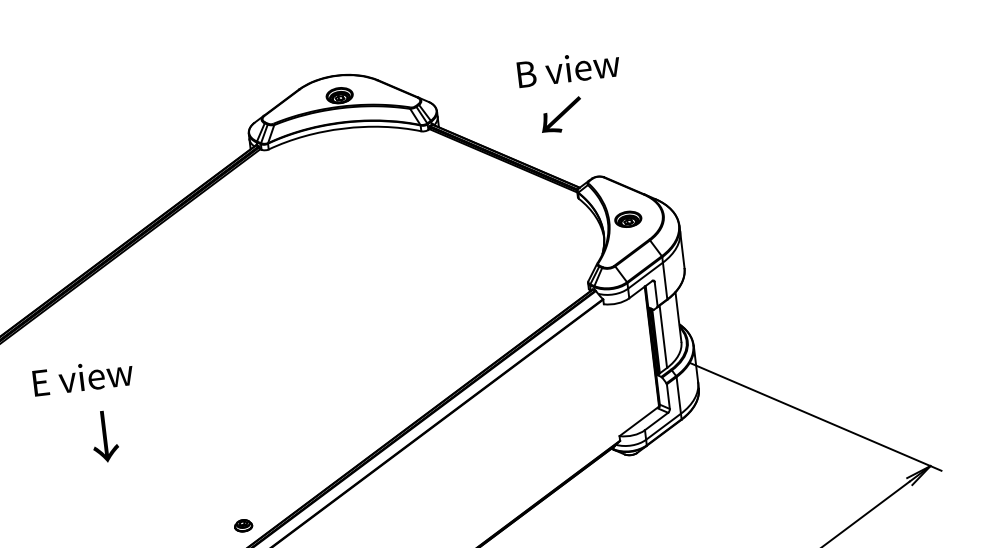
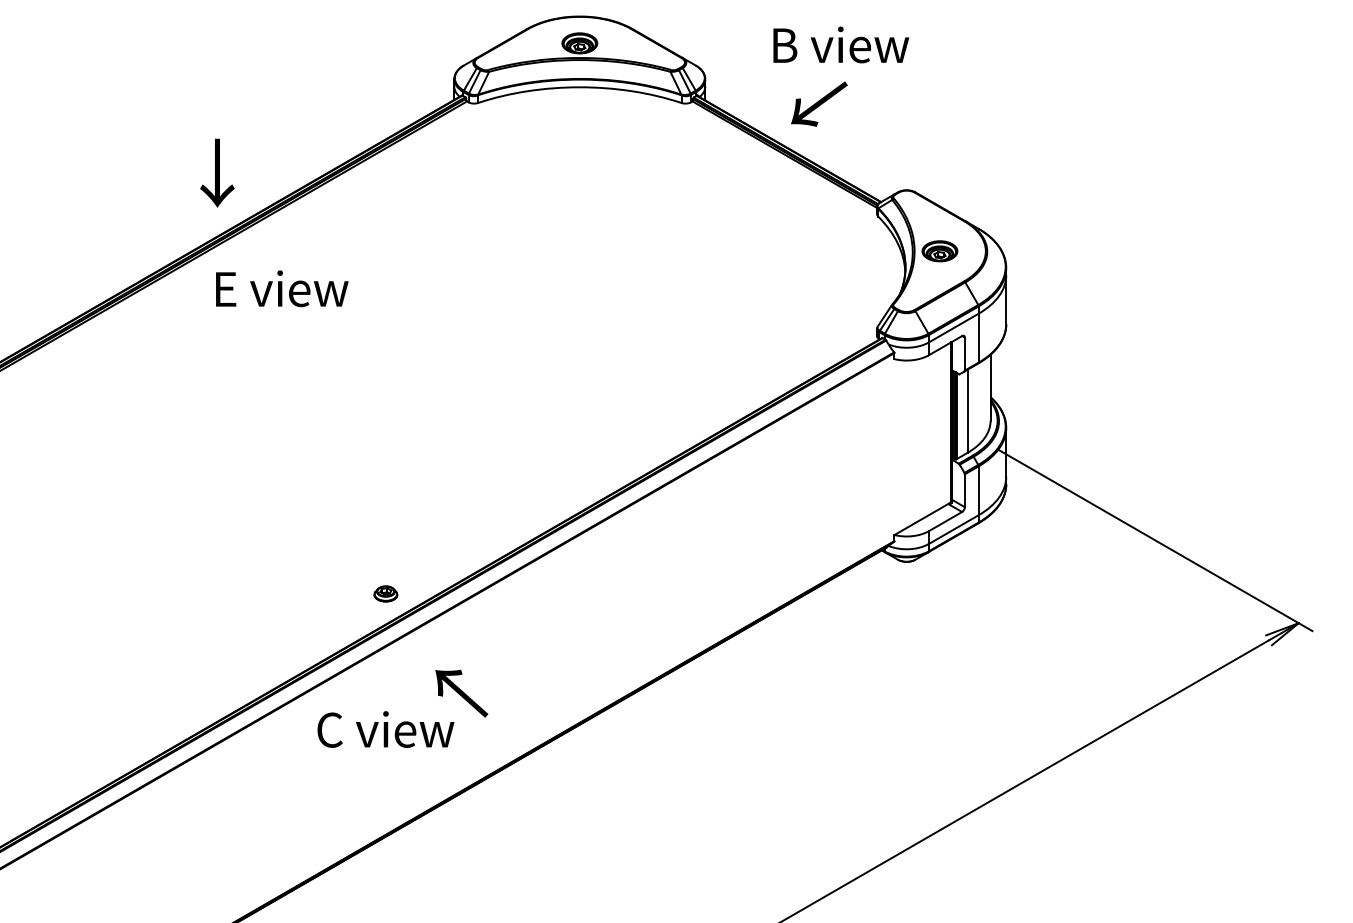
text: (568, 68) -> (841, 44), moved
text: (561, 114) -> (819, 103), moved
text: (83, 377) -> (282, 288), moved
text: (104, 436) -> (217, 172), moved

